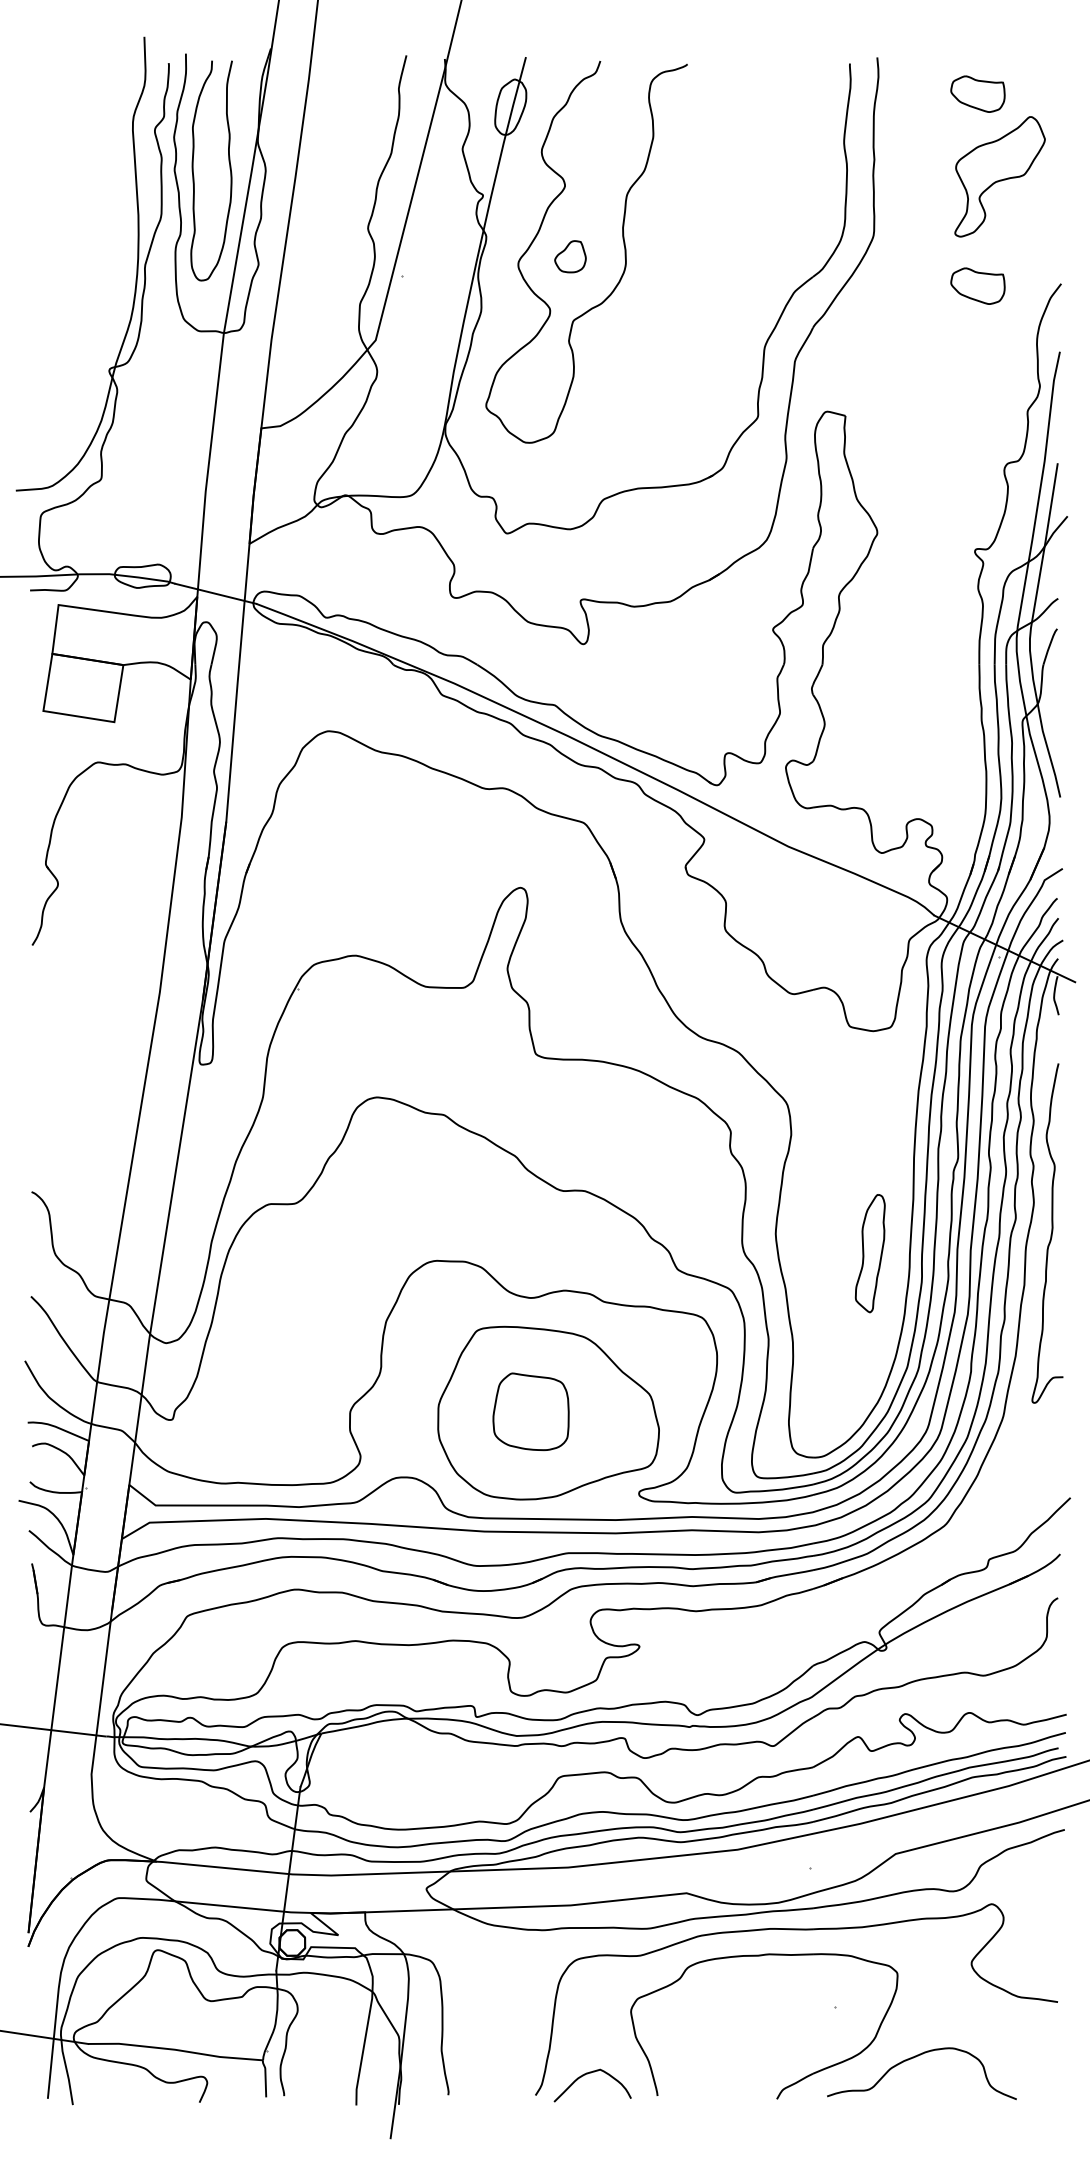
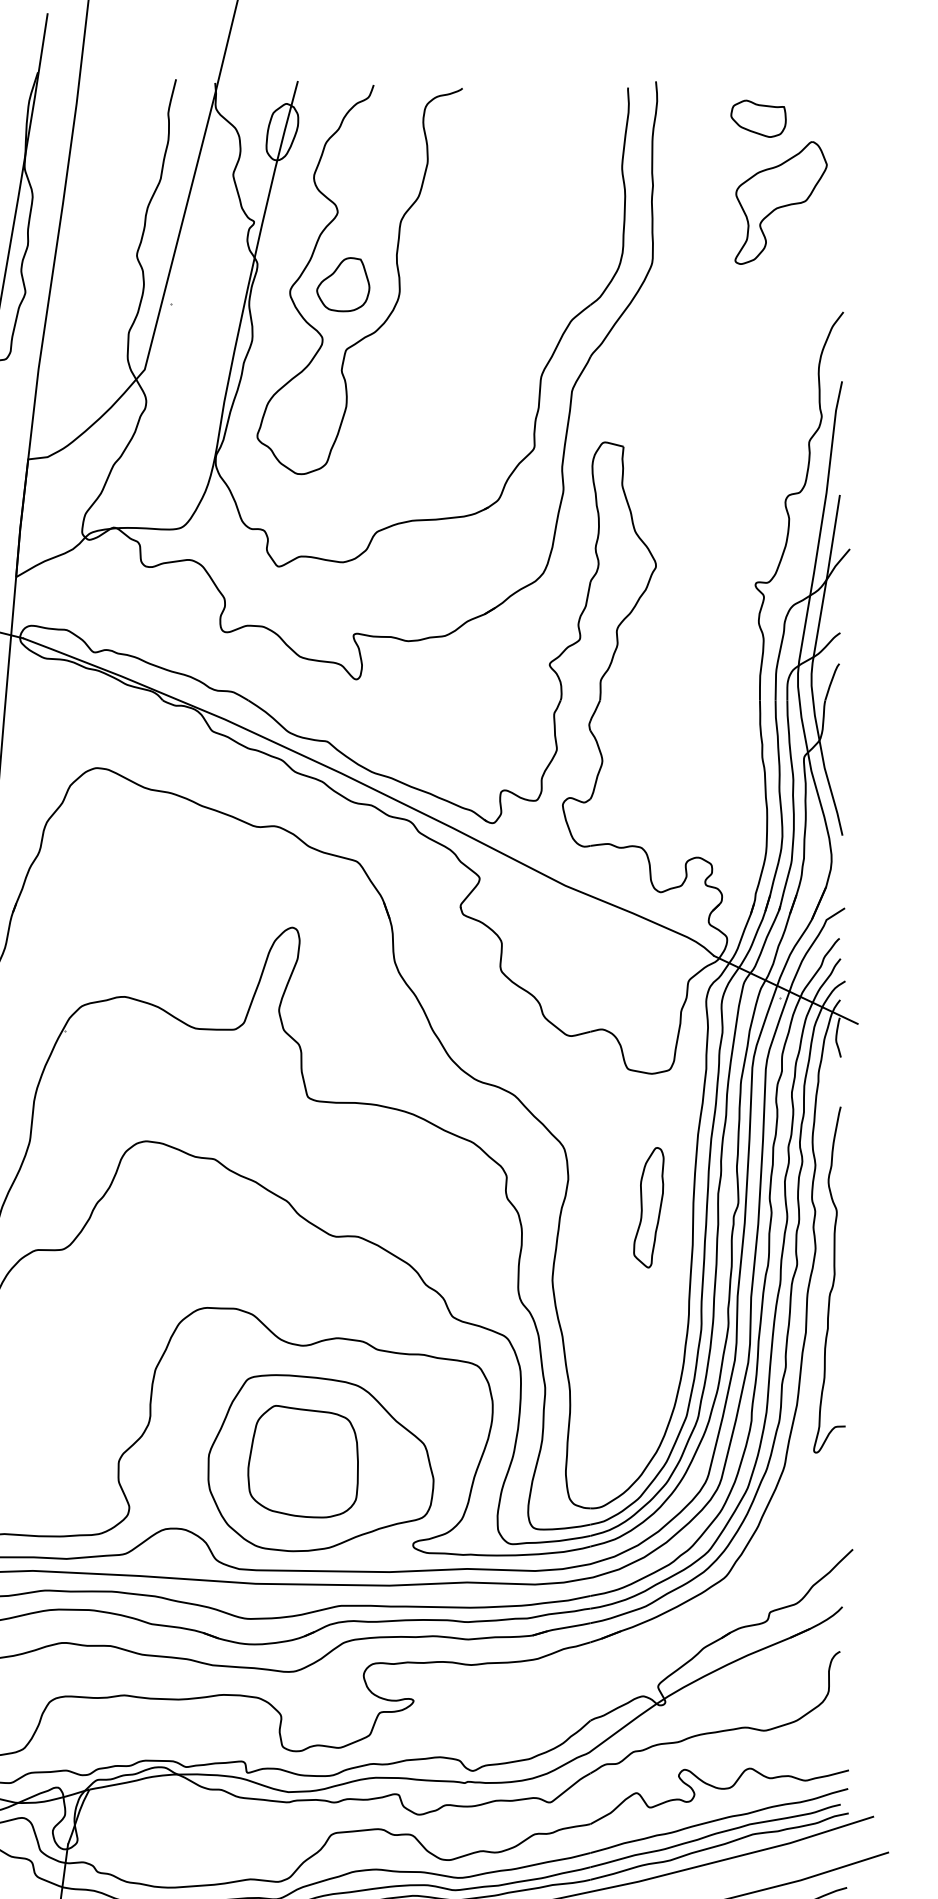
part: (570, 256) -> (343, 284), size x1.67
part: (977, 285) -> (758, 313), removed
part: (869, 1253) -> (648, 1207), moved
part: (530, 1411) -> (302, 1461), size x1.43

